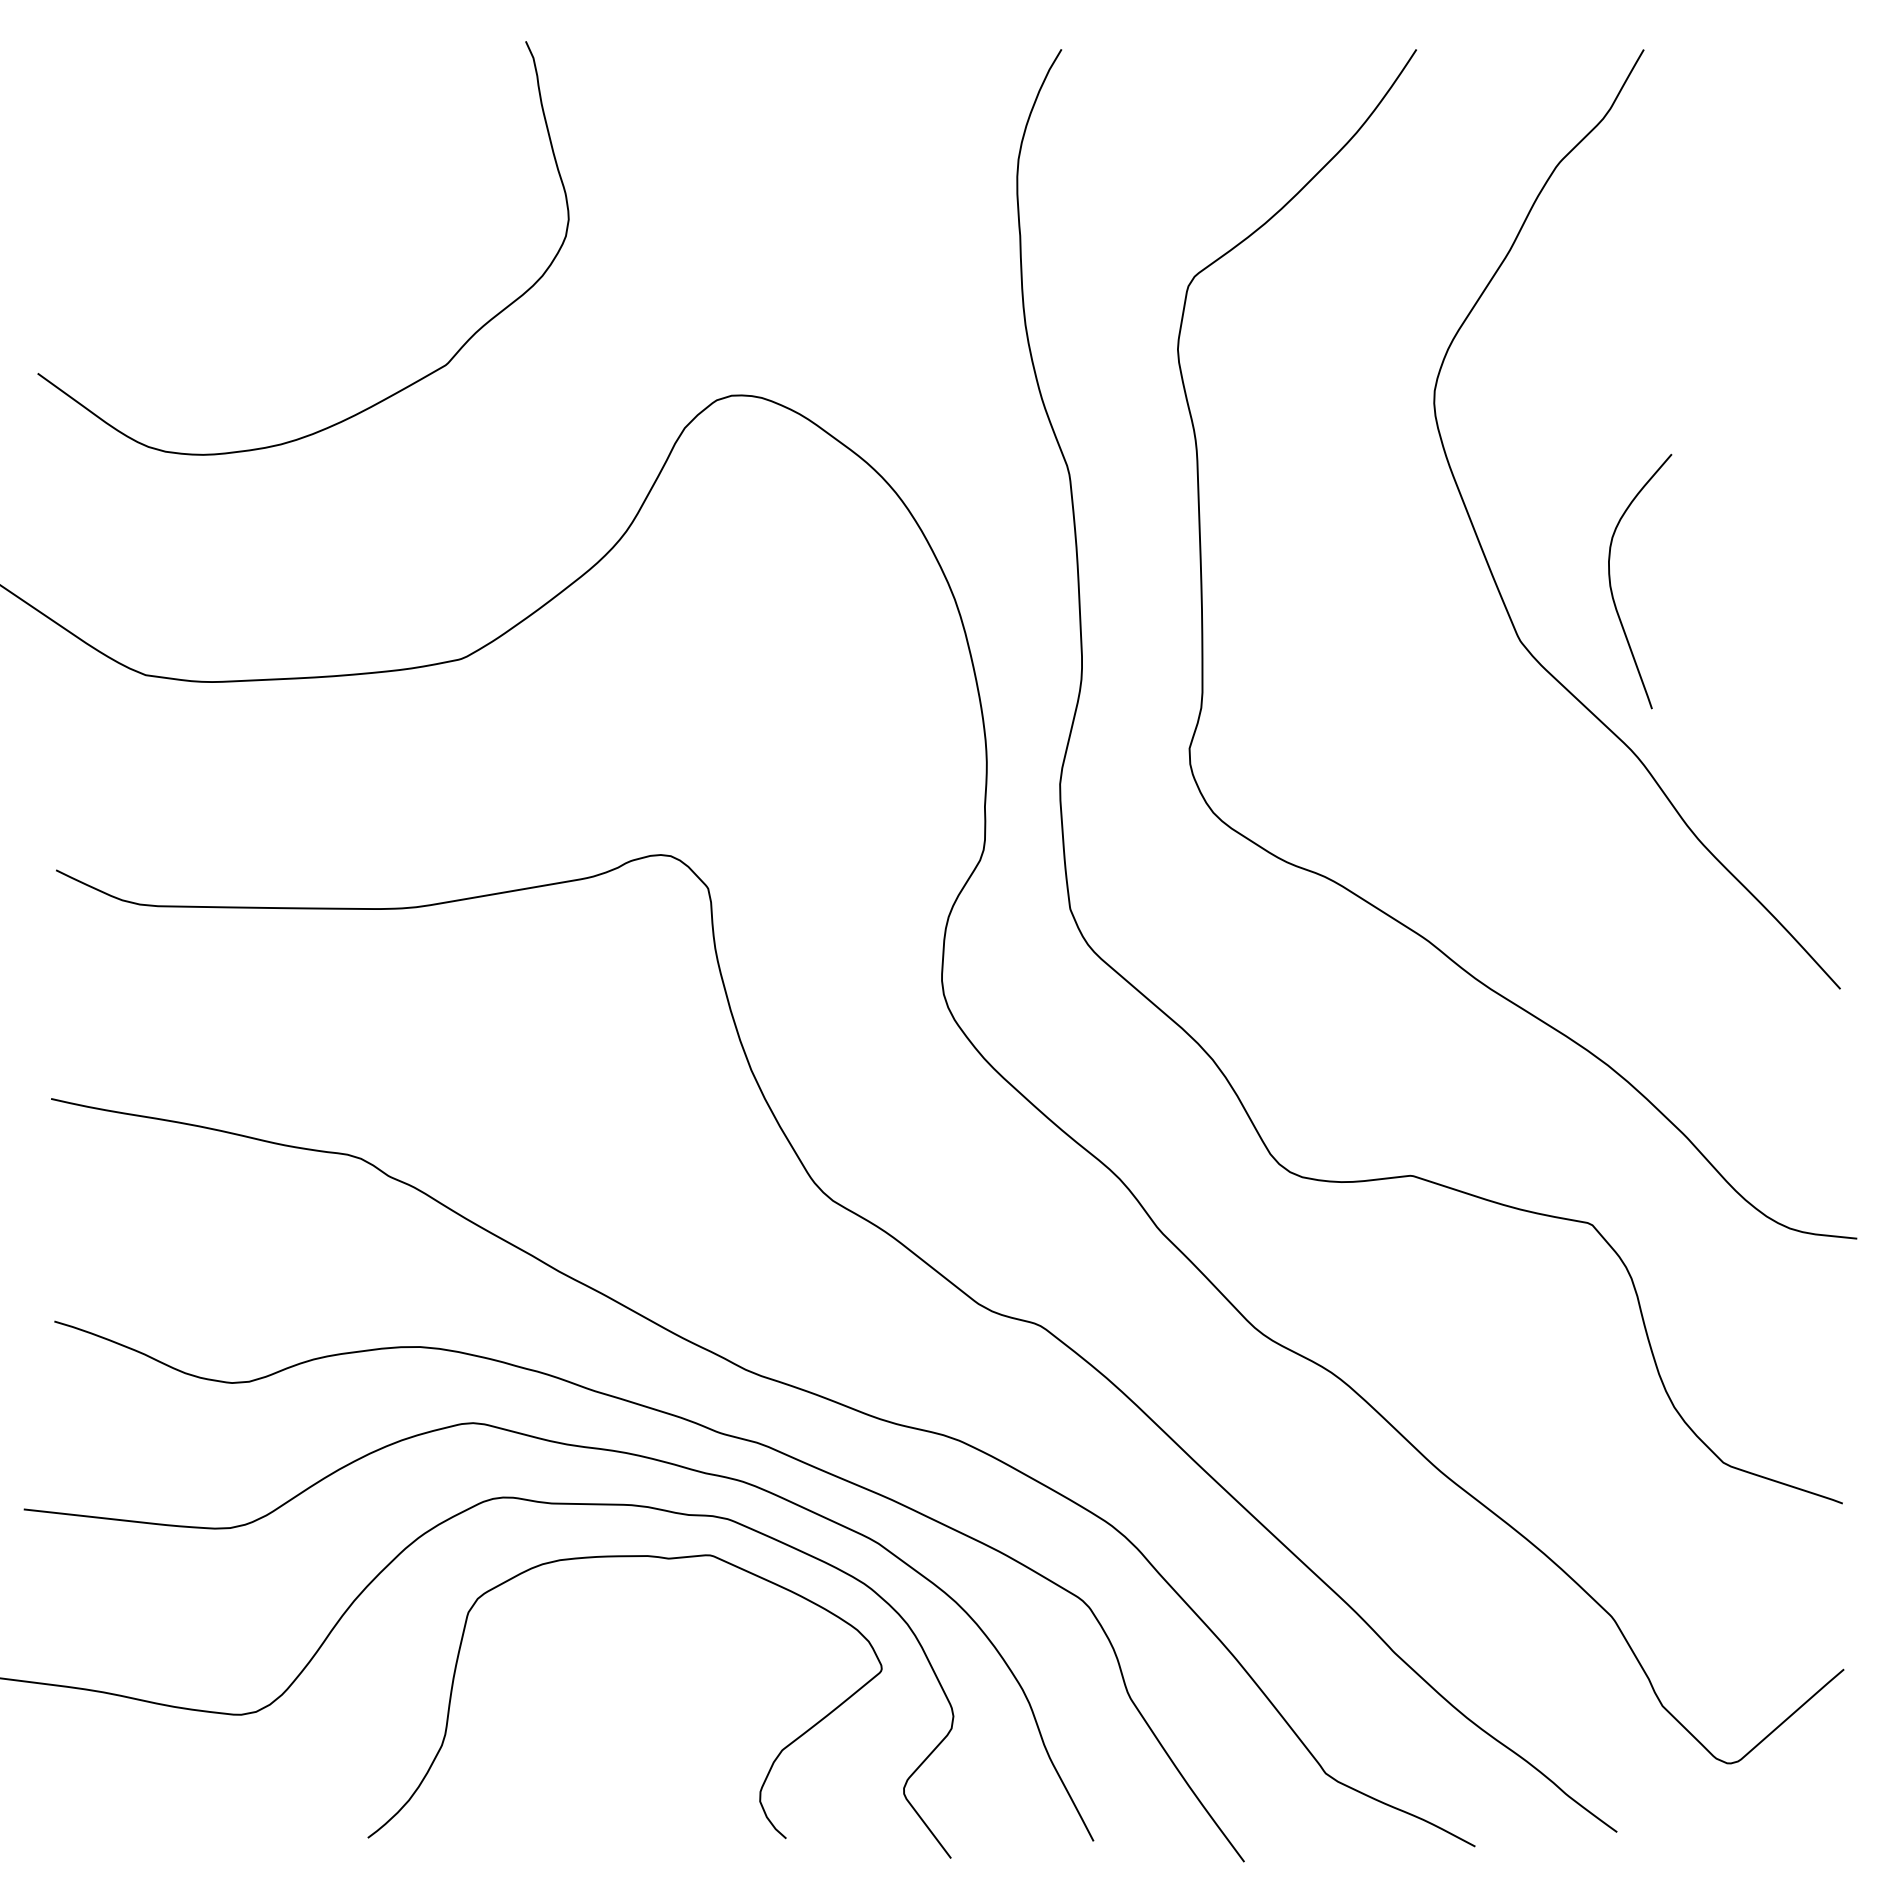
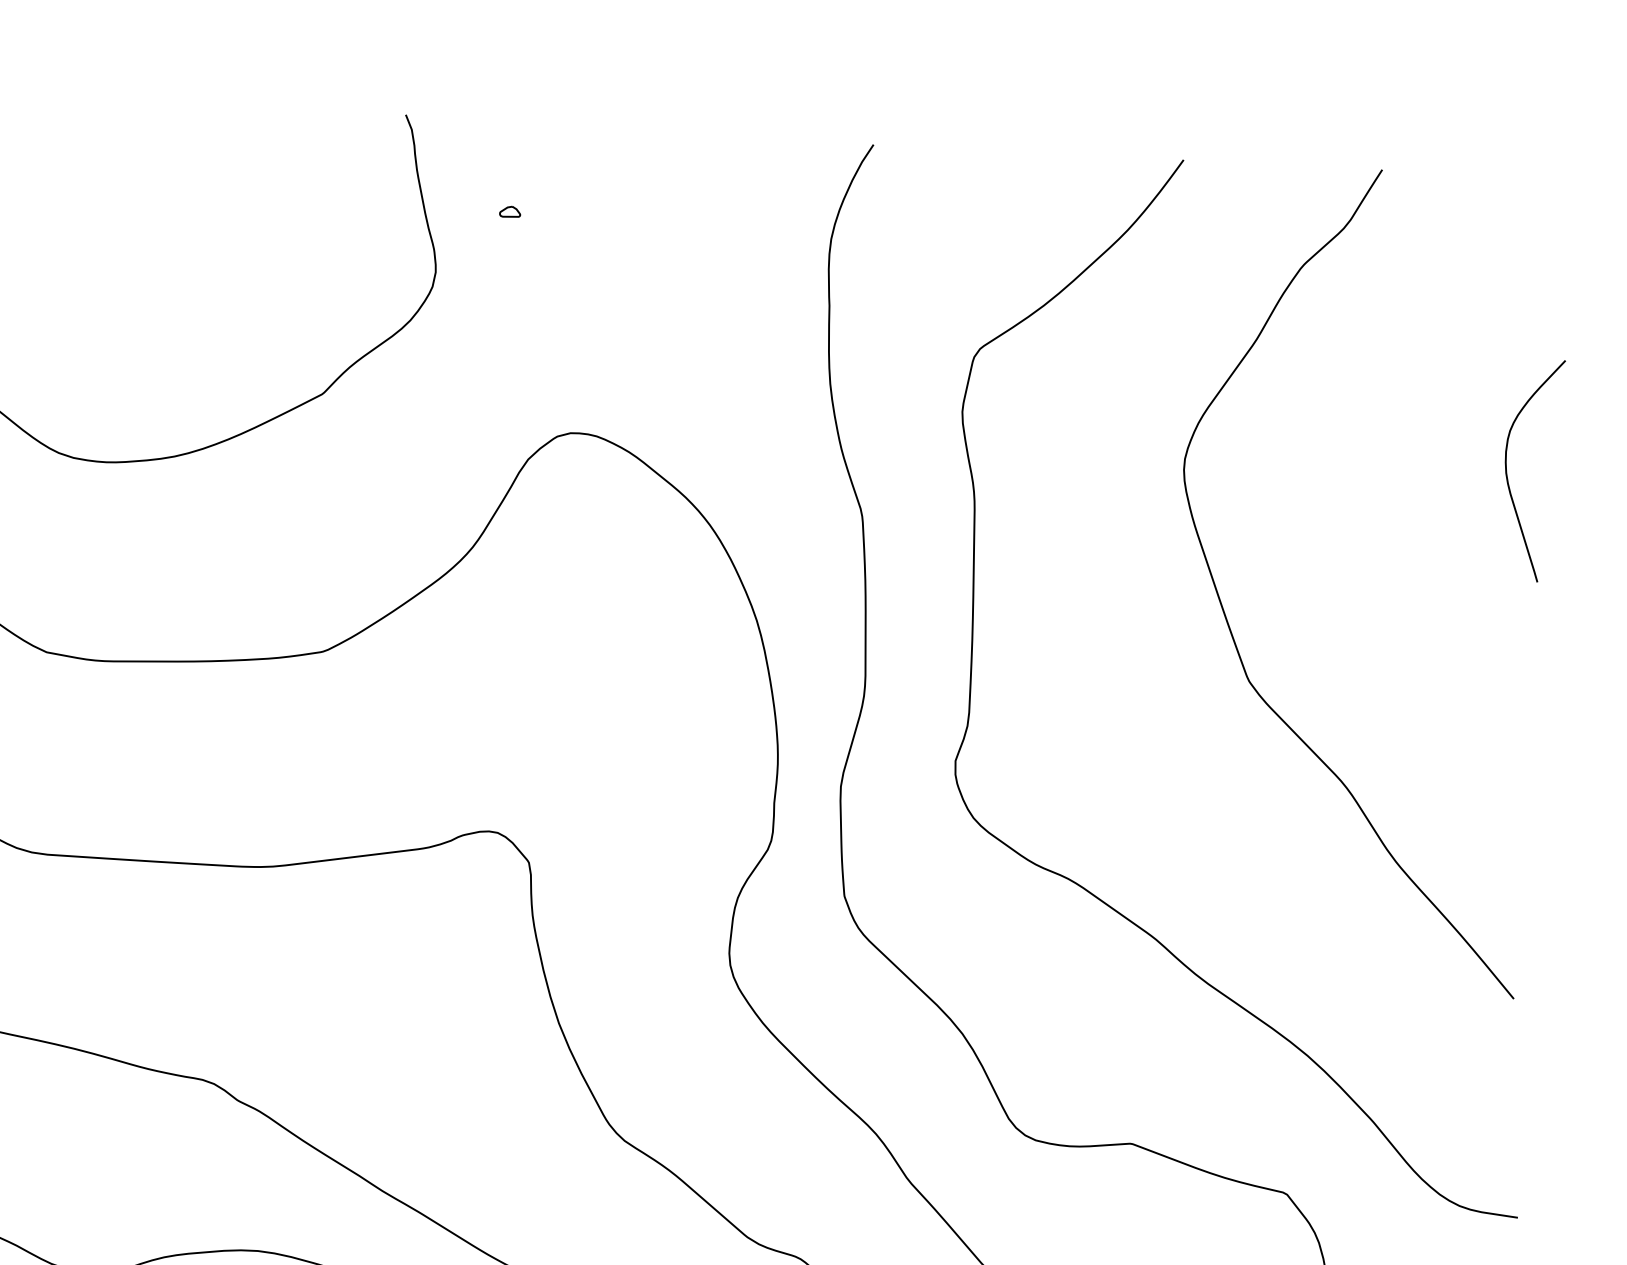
part: (650, 146) -> (510, 211), added
curve: (1611, 584) -> (1507, 471), moved

